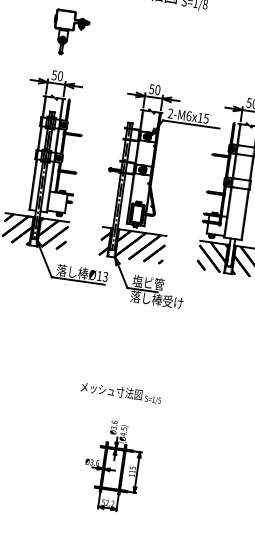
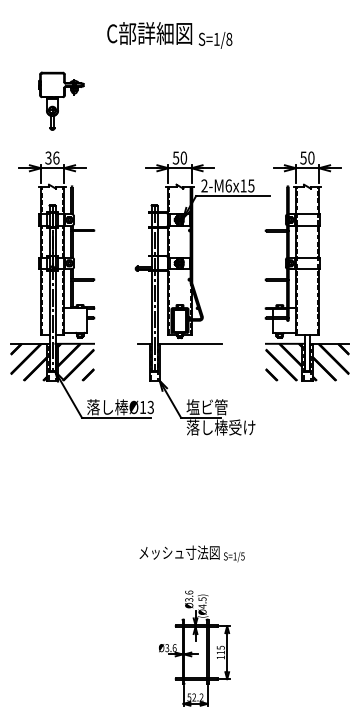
text: (57, 75) -> (52, 157), 50 -> 36
hatch: (132, 244) -> (179, 361), removed

